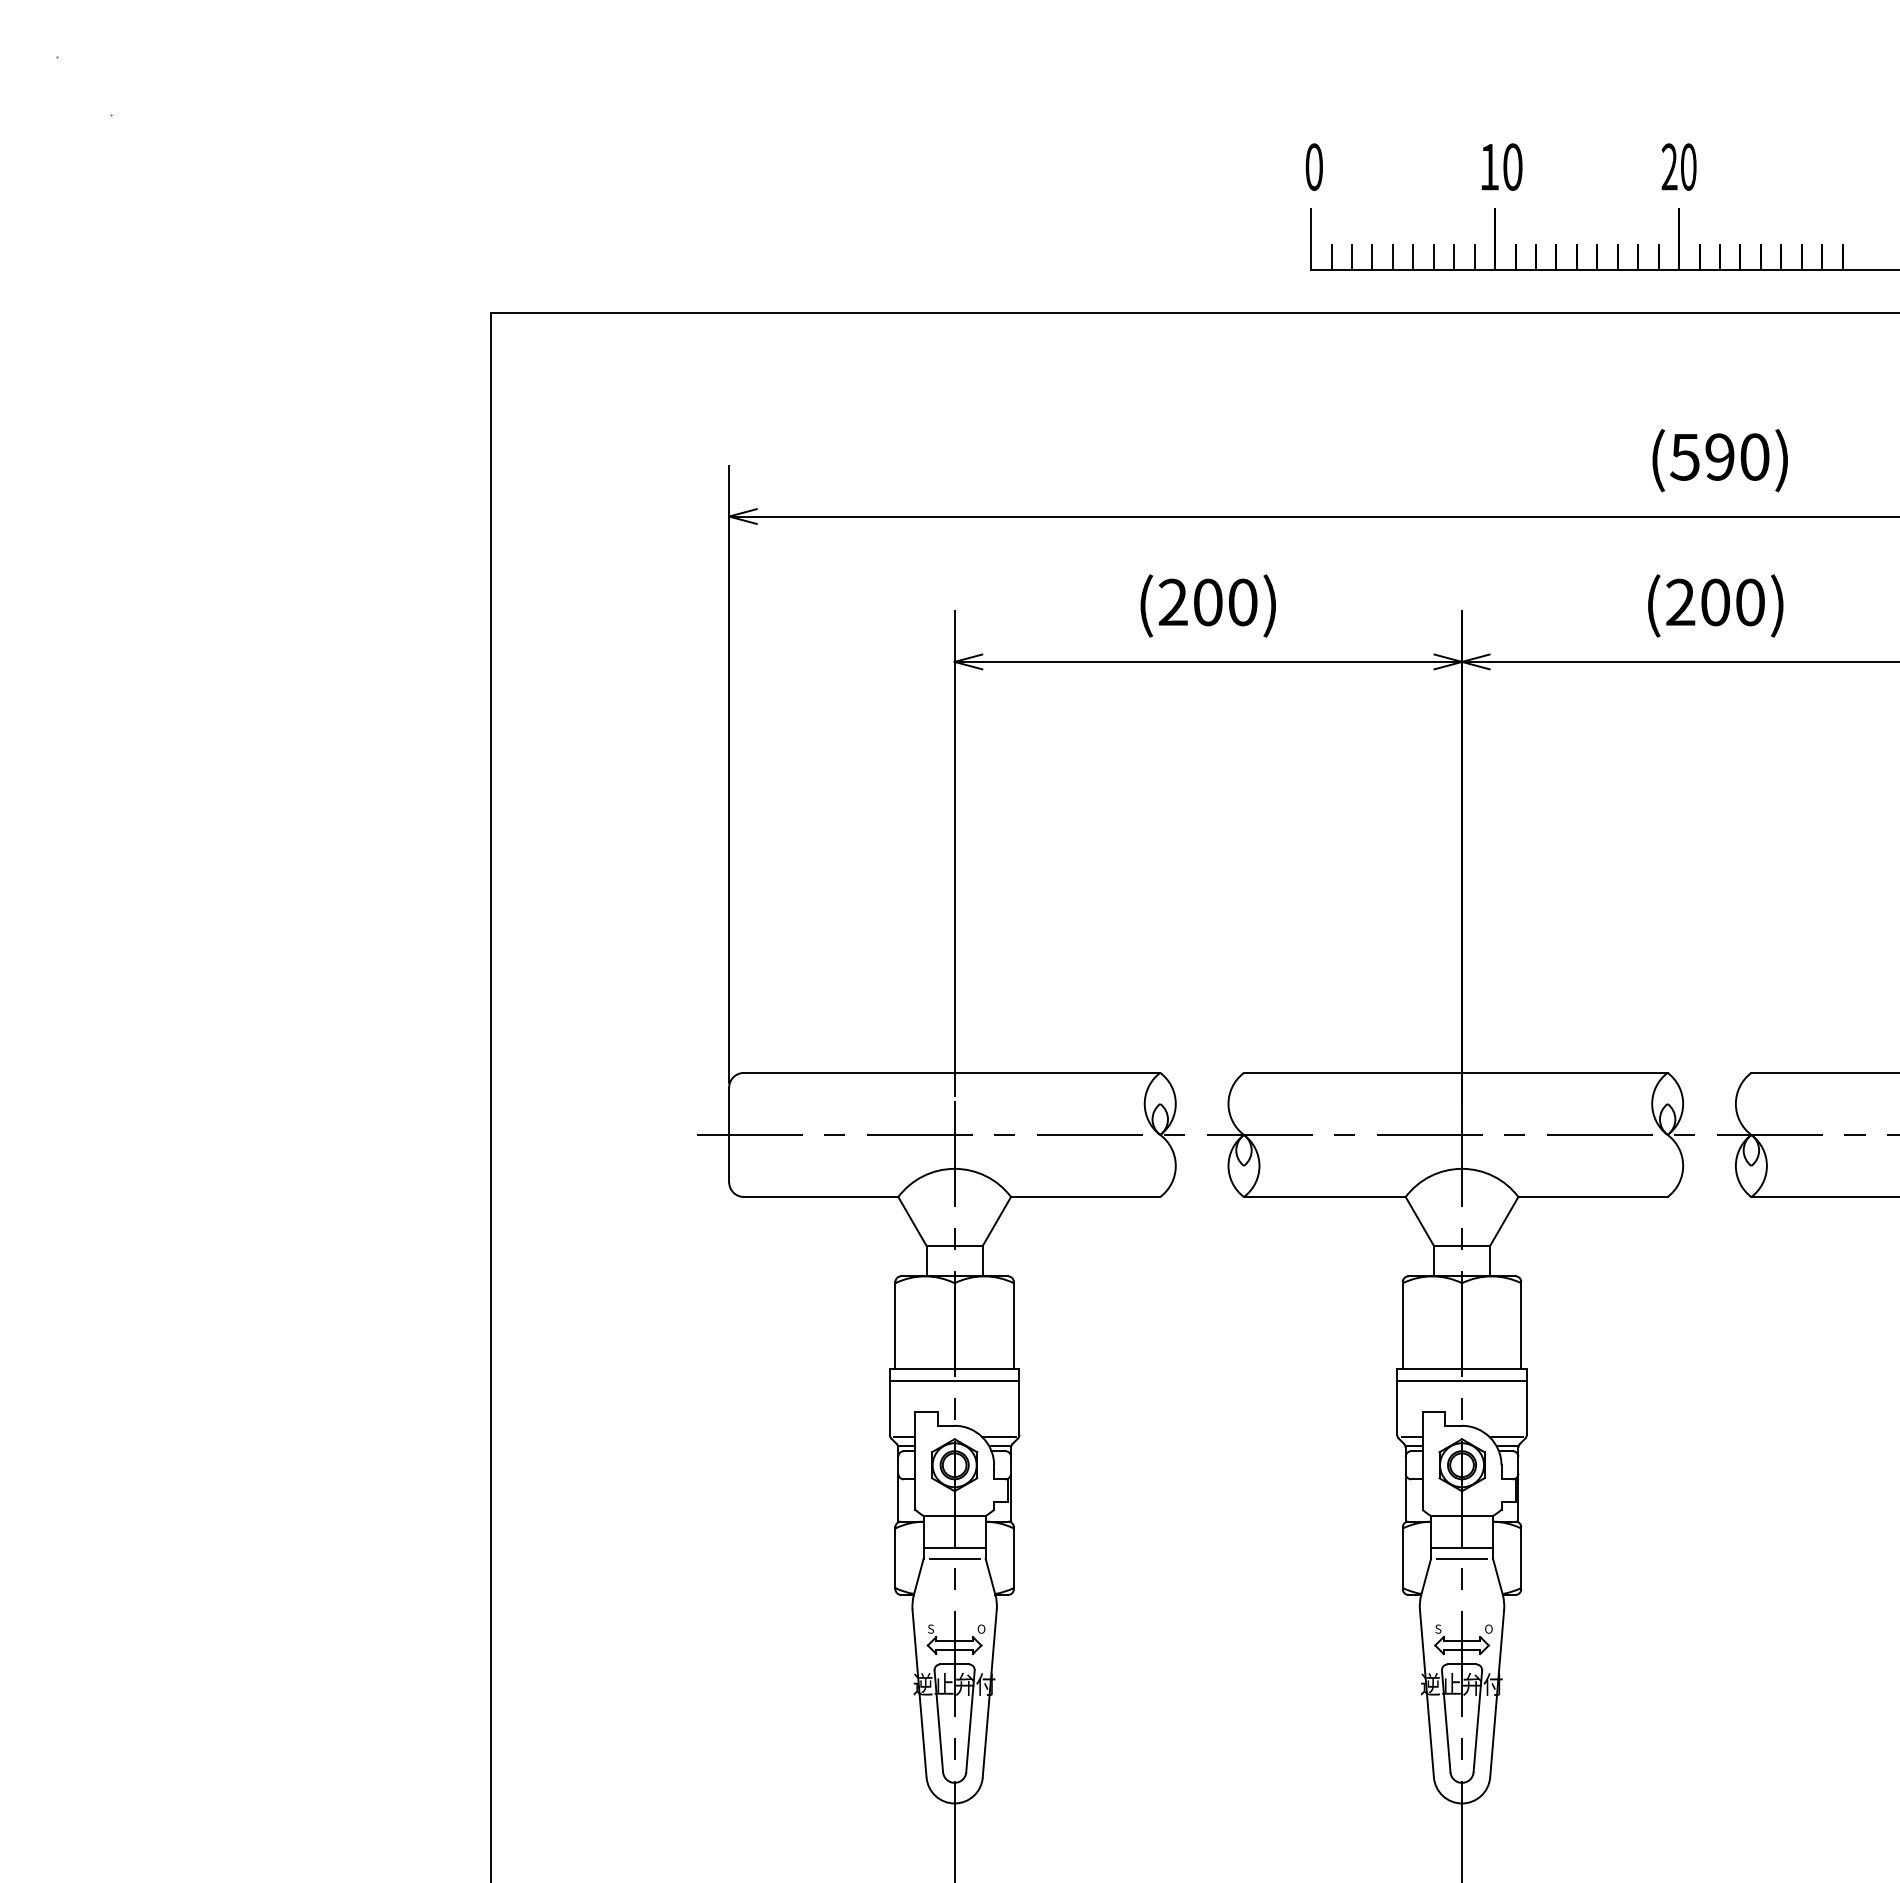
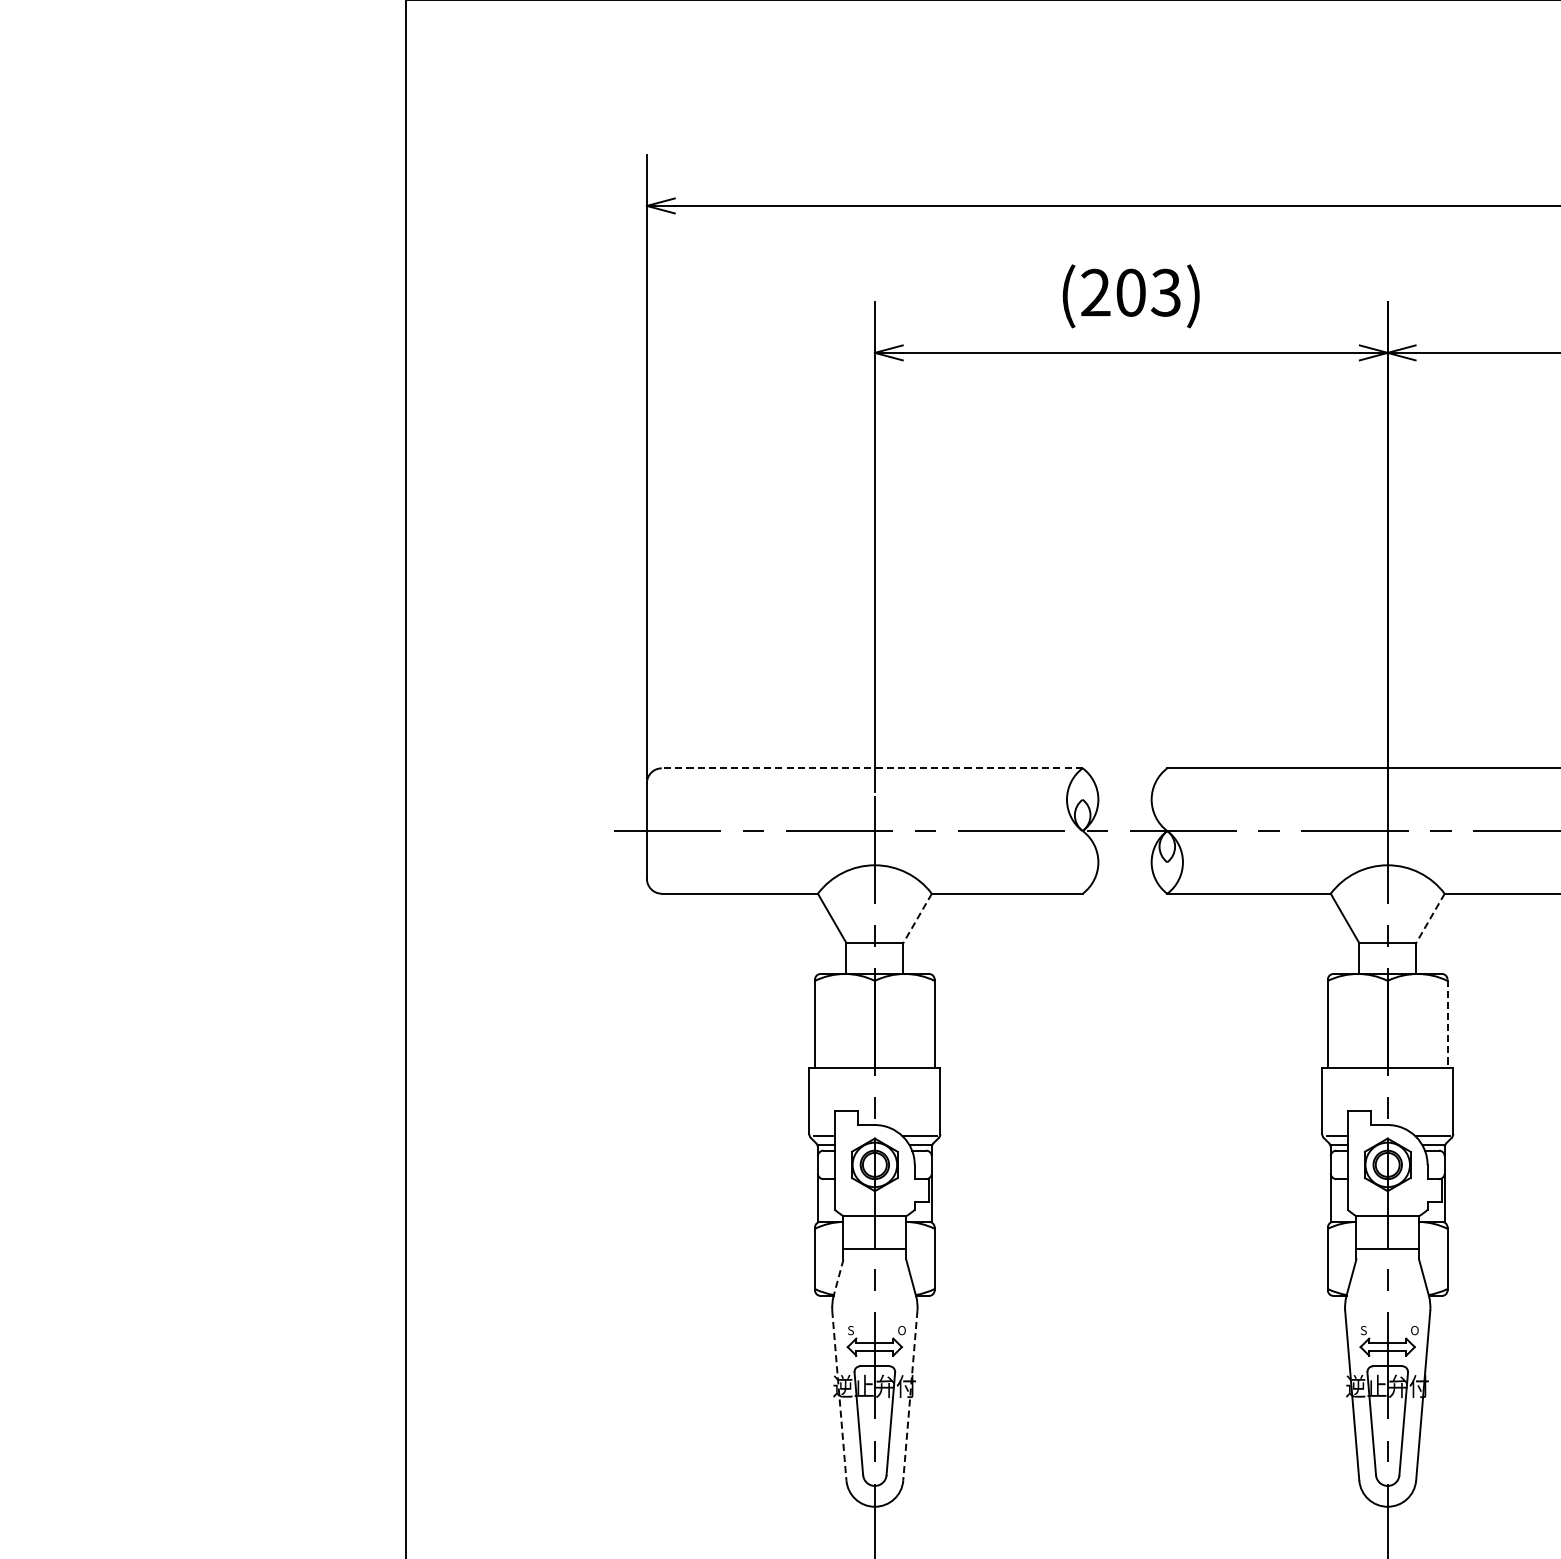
text: (1242, 602) -> (1165, 292), (200) -> (203)
line: (951, 1072) -> (871, 767), solid -> dashed
line: (996, 1221) -> (917, 918), solid -> dashed
line: (1504, 1221) -> (1430, 918), solid -> dashed
line: (1521, 1325) -> (1447, 1023), solid -> dashed
line: (954, 1380) -> (874, 1079), removed
line: (1461, 1380) -> (1387, 1079), removed
line: (954, 1558) -> (874, 1259), removed
line: (1462, 1558) -> (1388, 1259), removed
line: (918, 1576) -> (838, 1277), solid -> dashed
line: (919, 1694) -> (839, 1396), solid -> dashed
line: (989, 1694) -> (910, 1396), solid -> dashed

